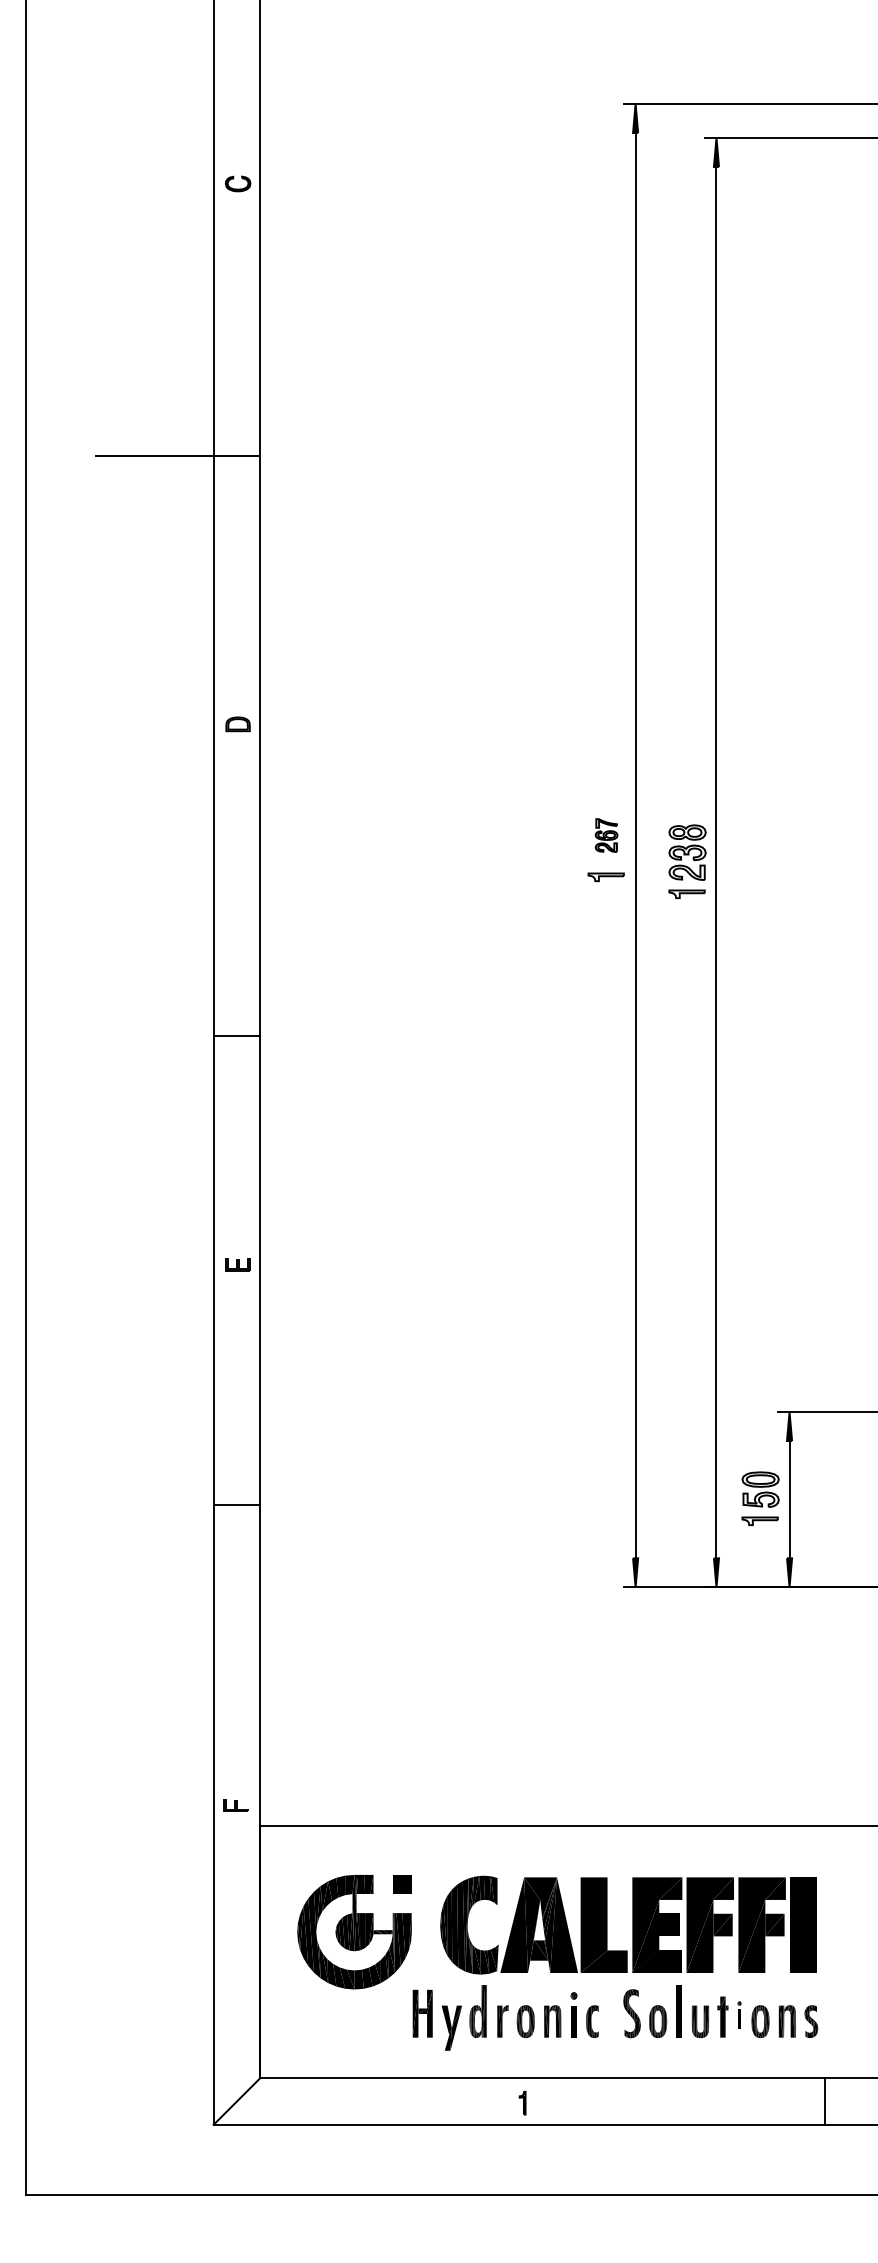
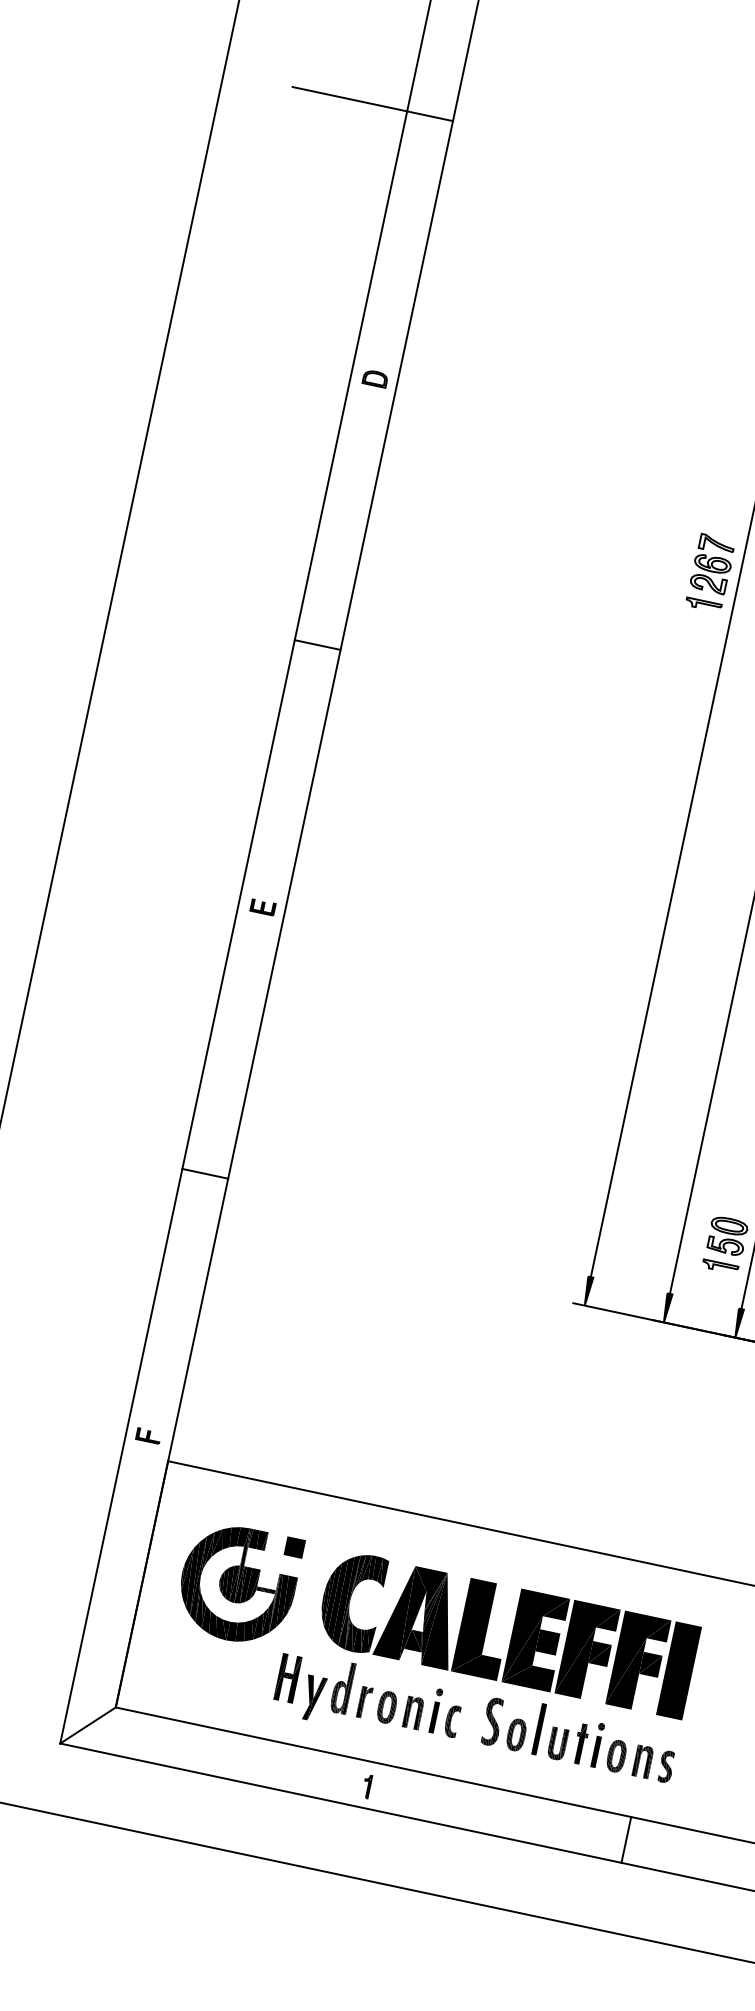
part: (606, 835) -> (712, 564), size x1.67
line: (236, 1035) -> (317, 644), moved
line: (236, 1505) -> (204, 1173), moved
part: (739, 2014) -> (597, 1744), size x1.67
line: (825, 2101) -> (626, 1840), moved

